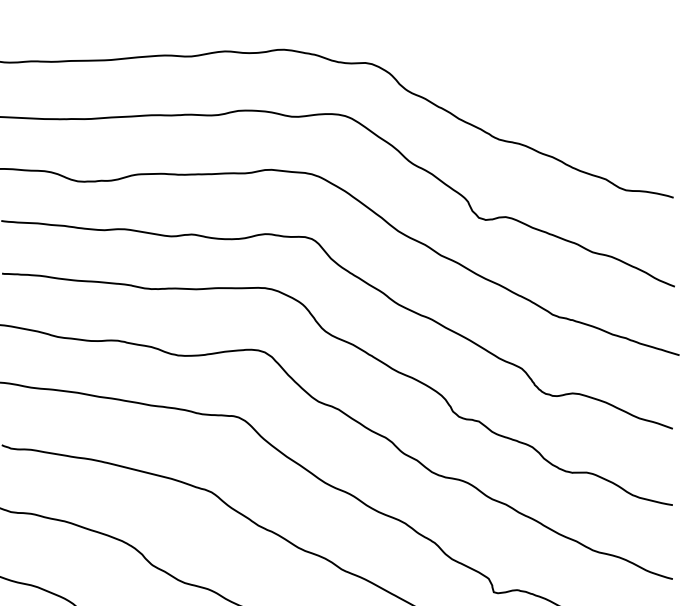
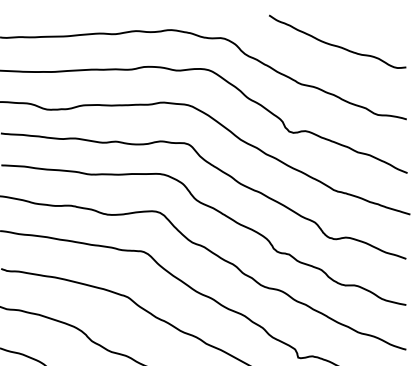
curve: (558, 75) -> (337, 45), added

